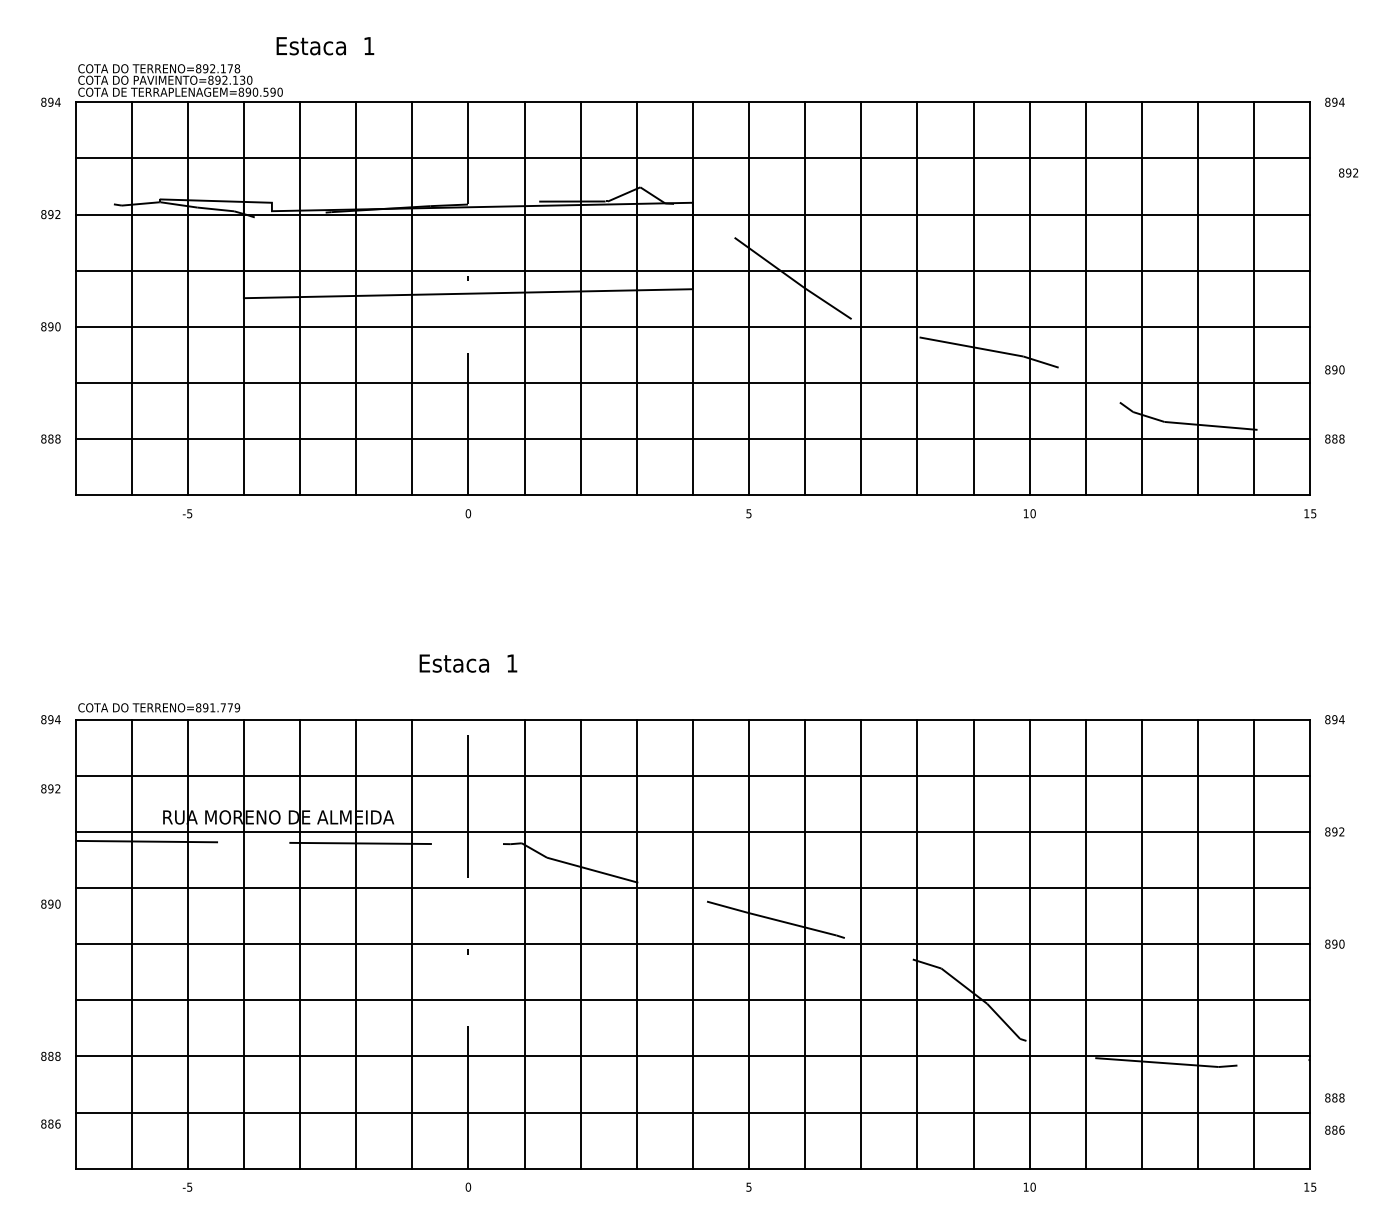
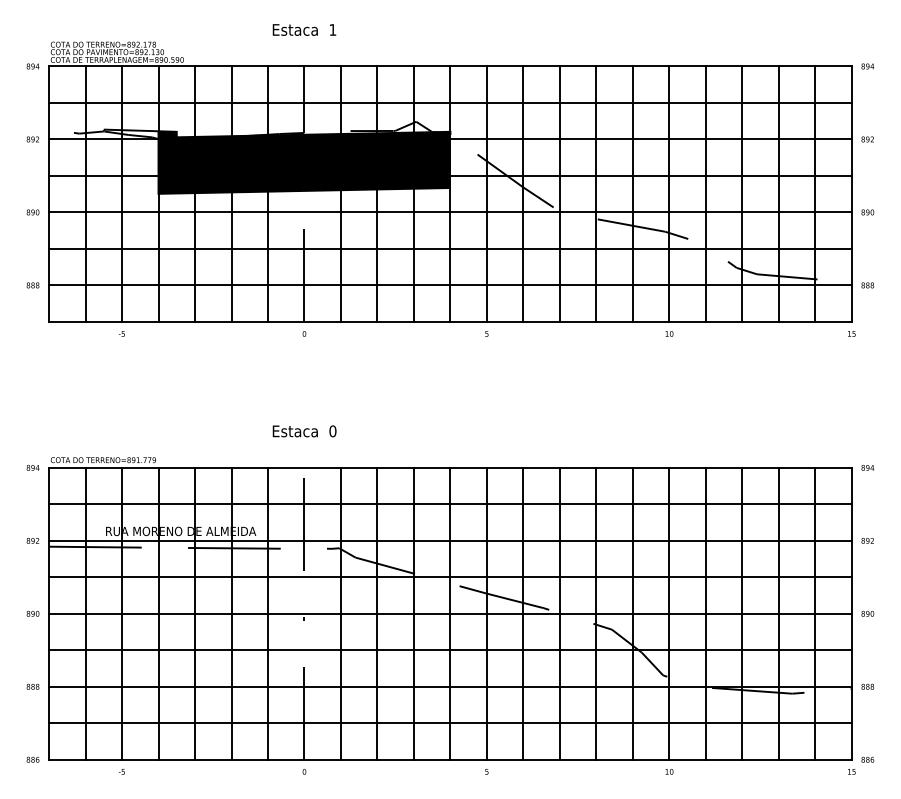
text: (325, 45) -> (304, 29), moved
text: (1348, 173) -> (867, 139), moved
fill: (468, 249) -> (304, 162), added
text: (1334, 369) -> (867, 212), moved
text: (511, 663) -> (332, 431), 1 -> 0
text: (50, 788) -> (32, 540), moved
text: (50, 903) -> (32, 613), moved
text: (1334, 1097) -> (867, 686), moved
text: (50, 1123) -> (32, 759), moved
text: (1334, 1129) -> (867, 759), moved

